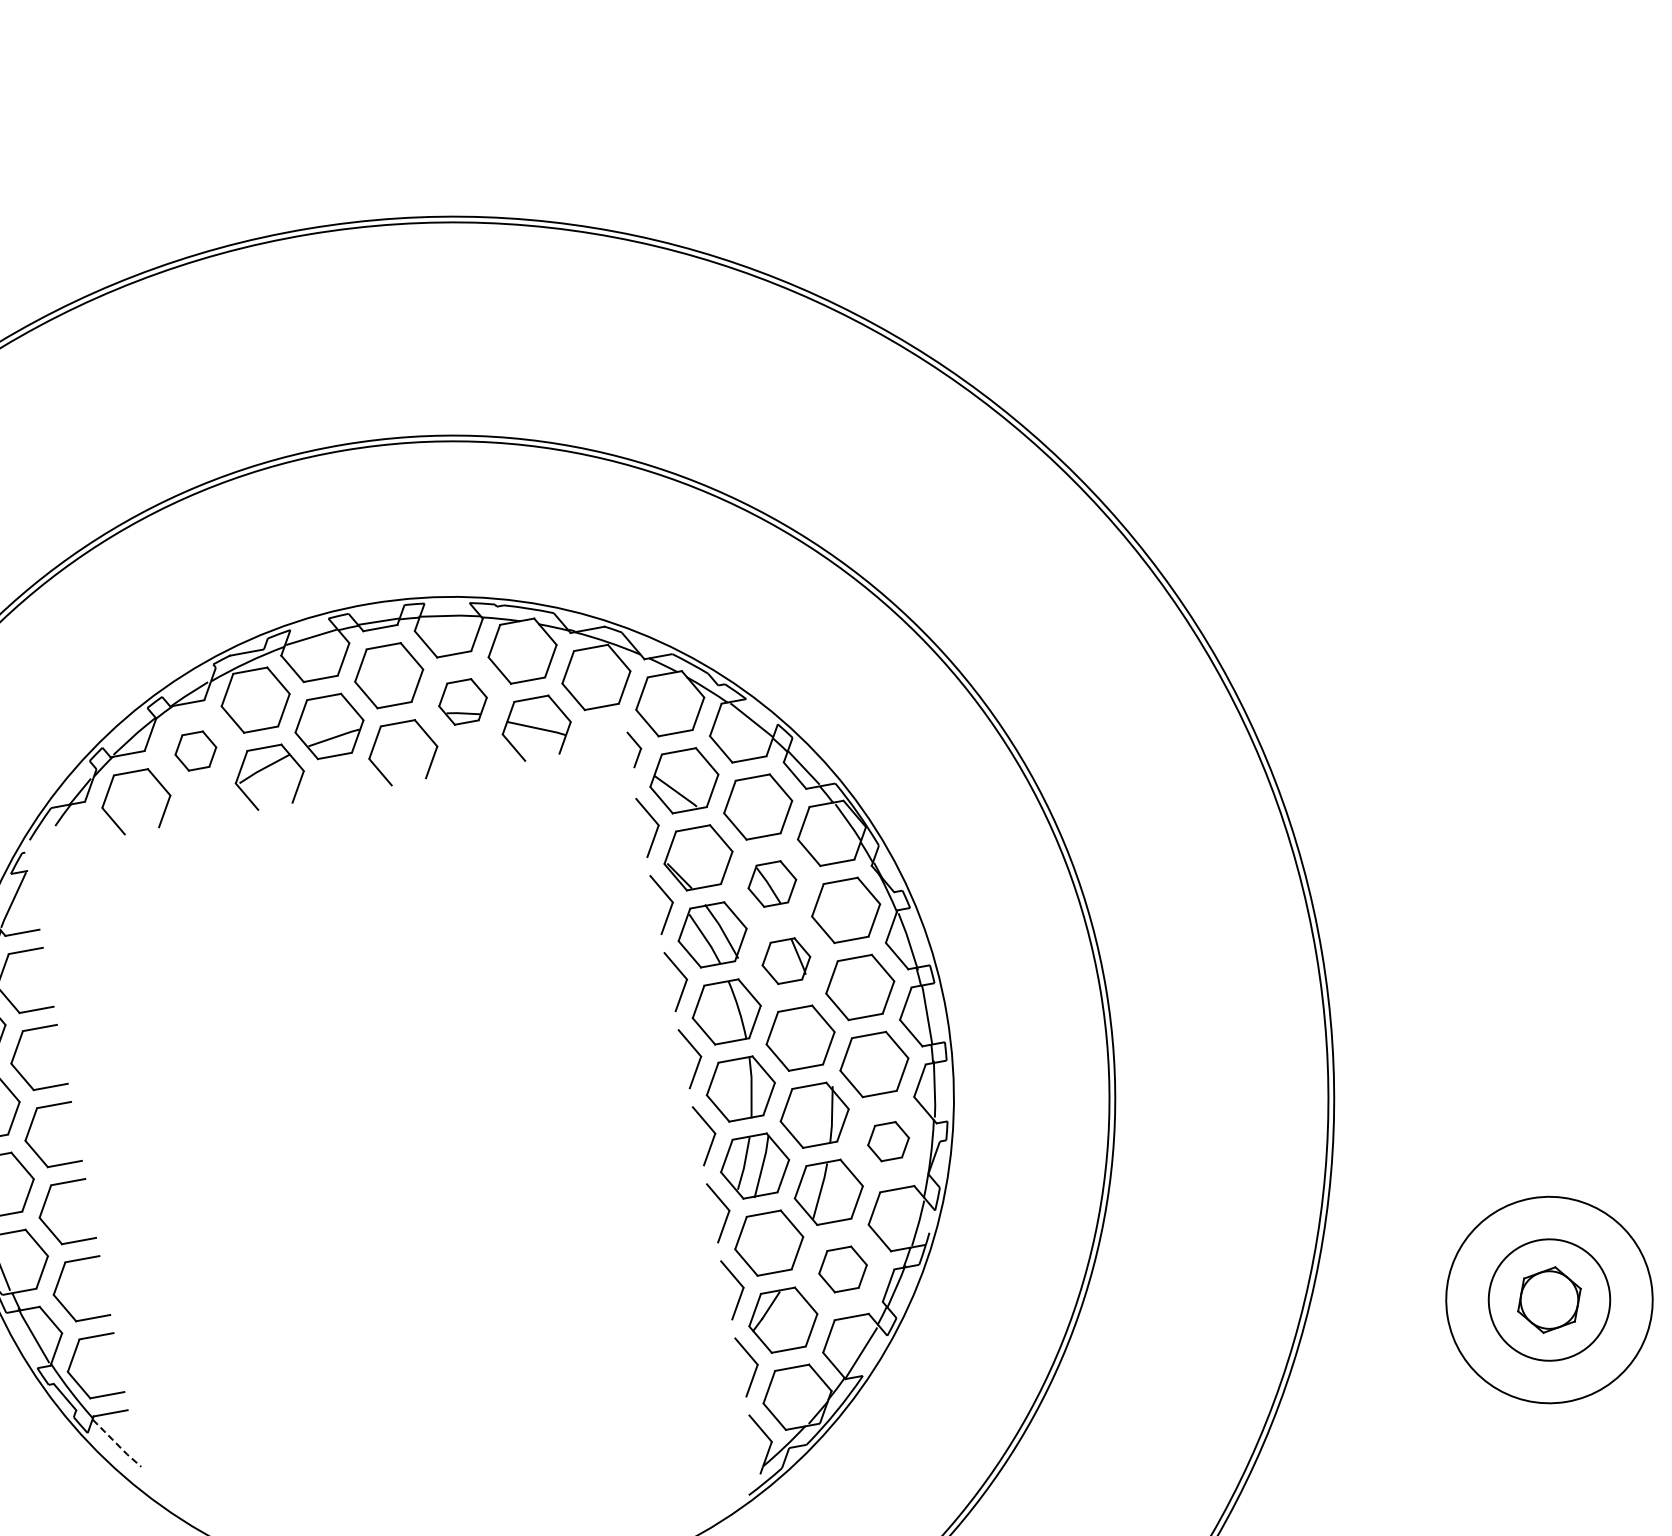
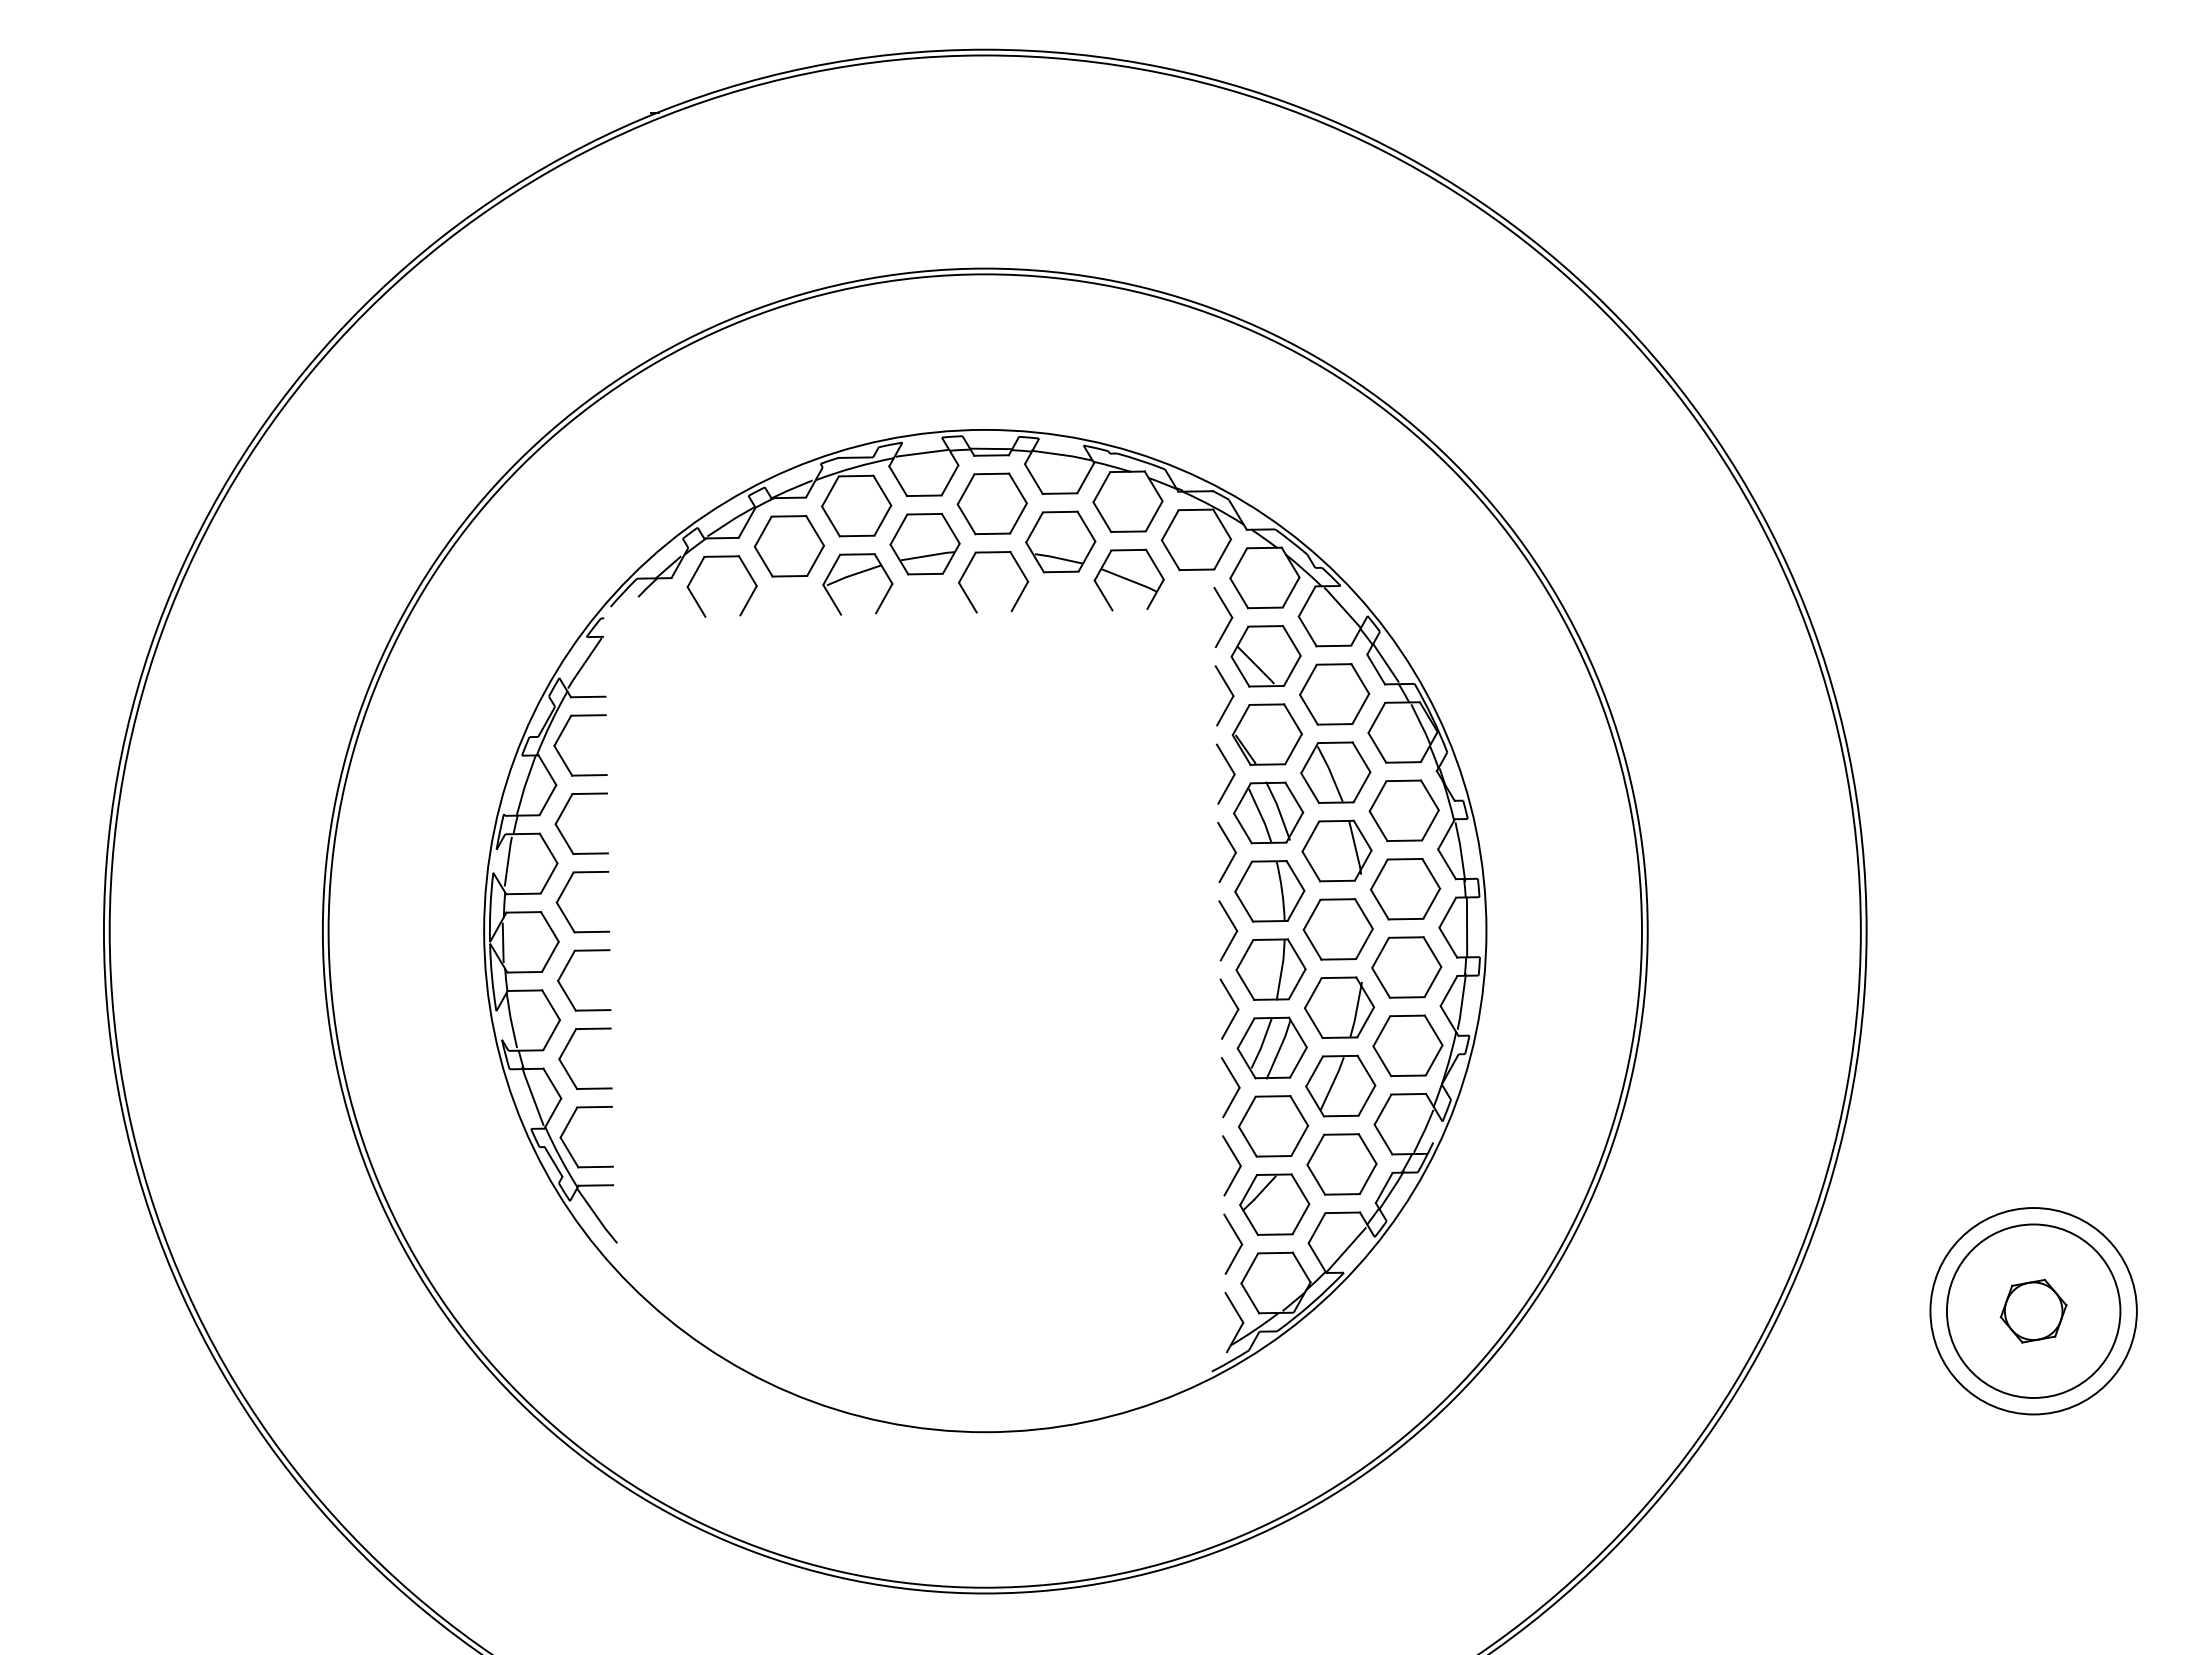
part: (462, 701) -> (1060, 541), size x1.43
part: (635, 748) -> (1223, 616), size x1.67
part: (195, 751) -> (788, 546), size x1.67
part: (771, 883) -> (1335, 772), size x1.43
part: (785, 960) -> (1336, 850), size x1.43
part: (888, 1141) -> (1407, 1045), size x1.67
part: (842, 1269) -> (1341, 1164), size x1.43
circle: (1549, 1299) -> (2033, 1310), size x1.43
line: (117, 1444) -> (597, 1217), dashed -> solid

